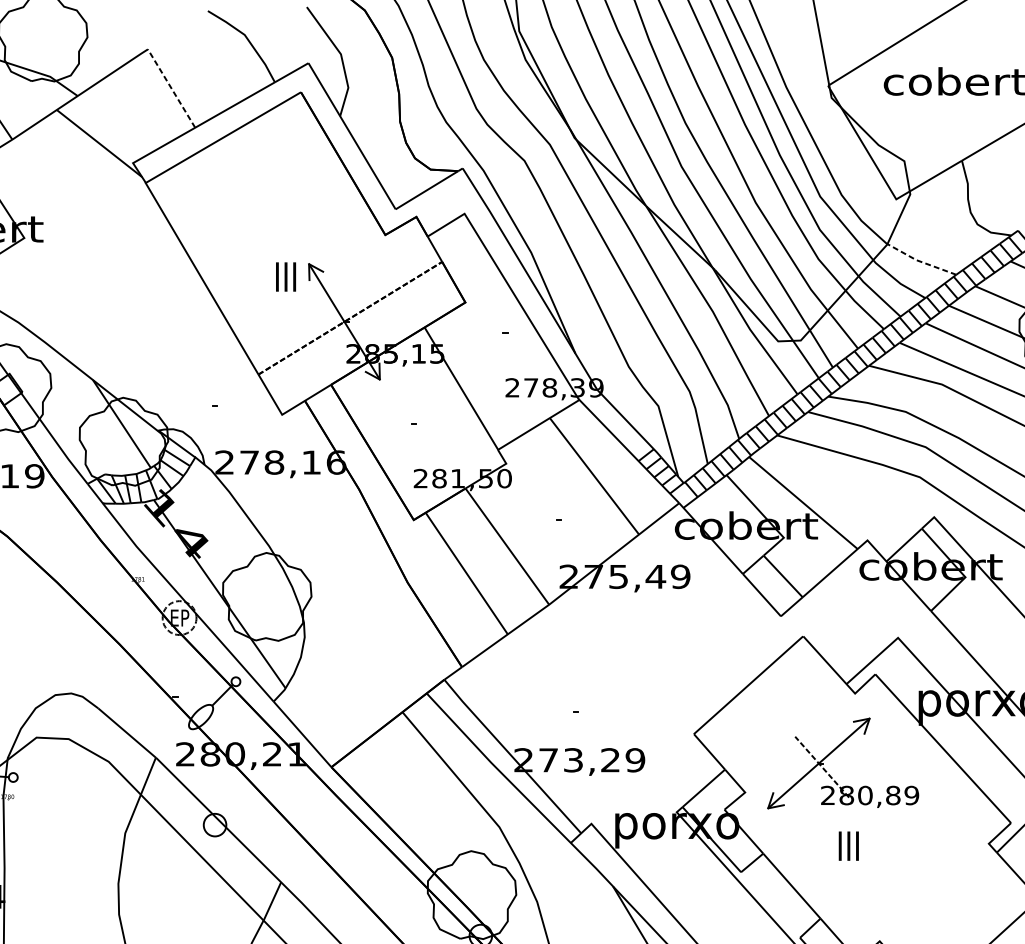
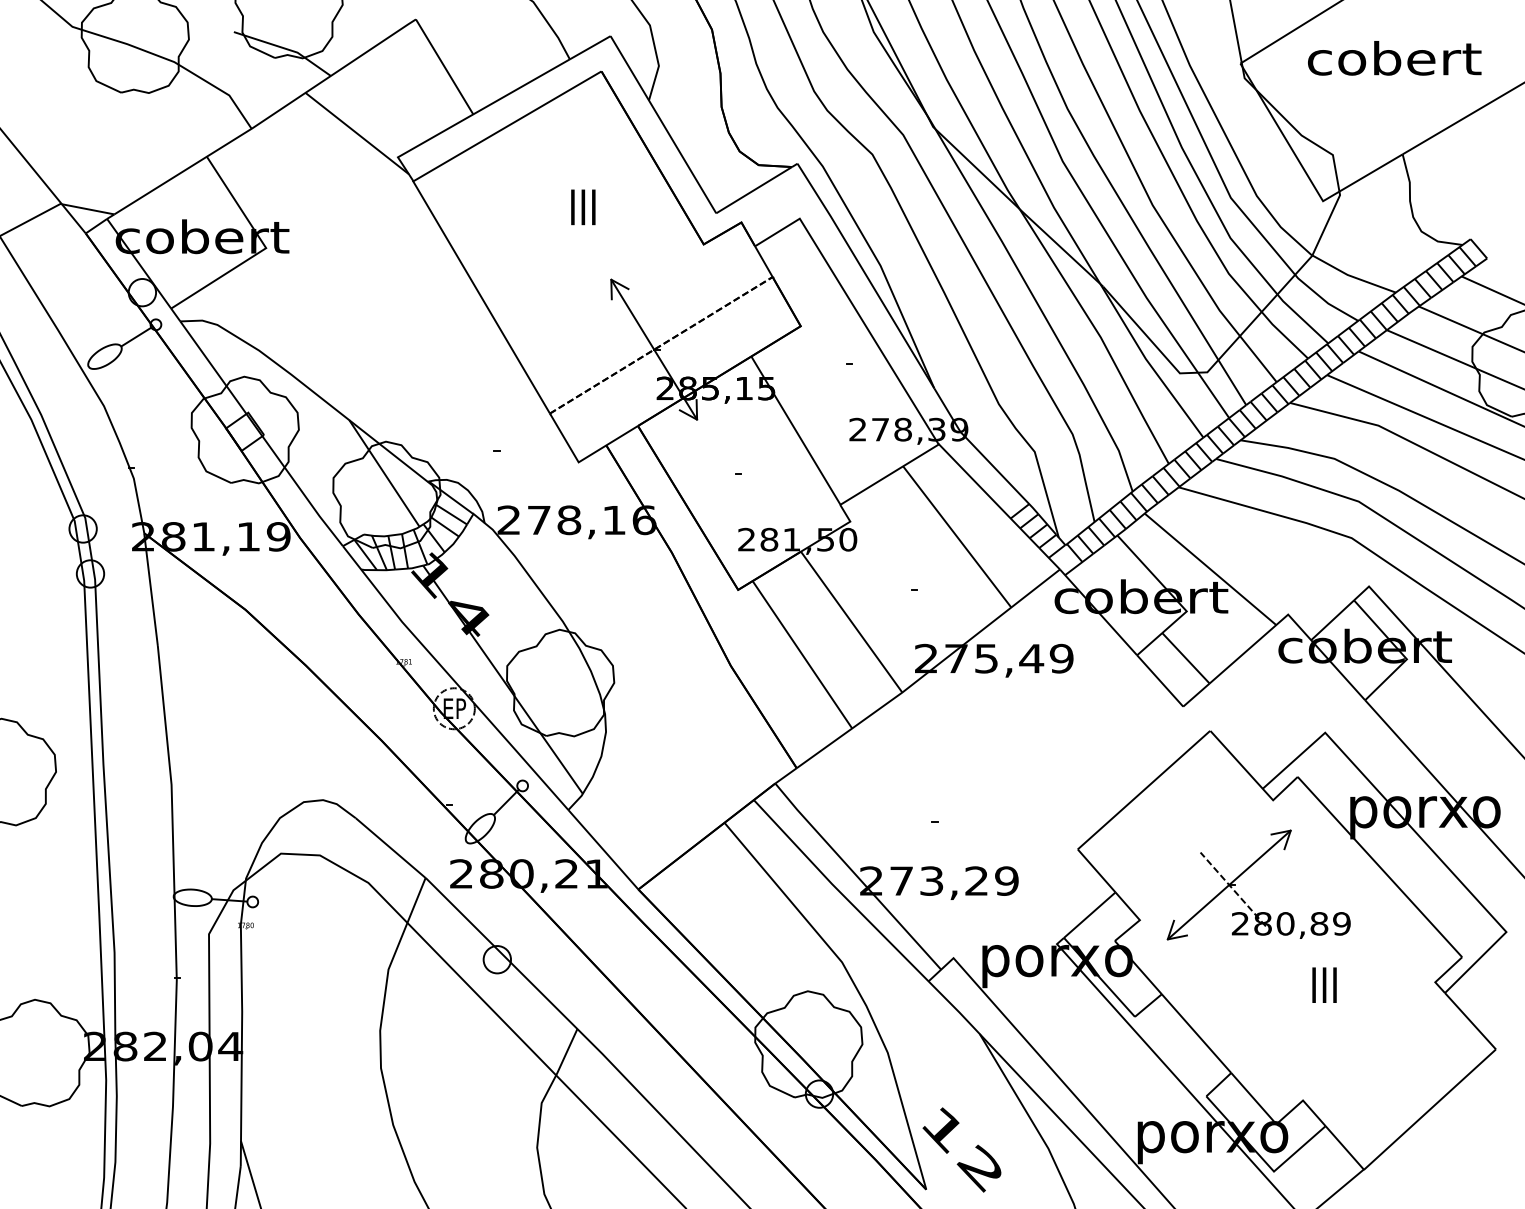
line: (171, 88) -> (444, 66), dashed -> solid
line: (920, 261) -> (1352, 276), dashed -> solid
text: (286, 277) -> (583, 207), moved
text: (848, 845) -> (1324, 984), moved

